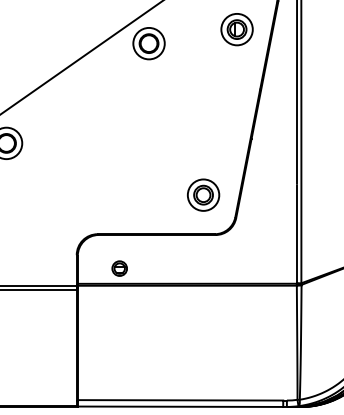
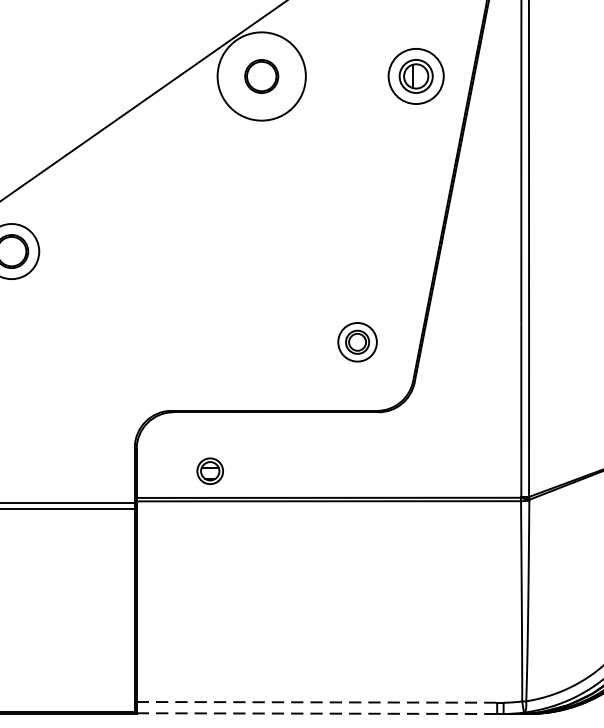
part: (236, 29) -> (415, 76), moved
circle: (148, 43) -> (260, 76), size x1.6
part: (203, 194) -> (357, 341), size x0.7
line: (180, 400) -> (316, 702), solid -> dashed
line: (180, 406) -> (316, 713), solid -> dashed

